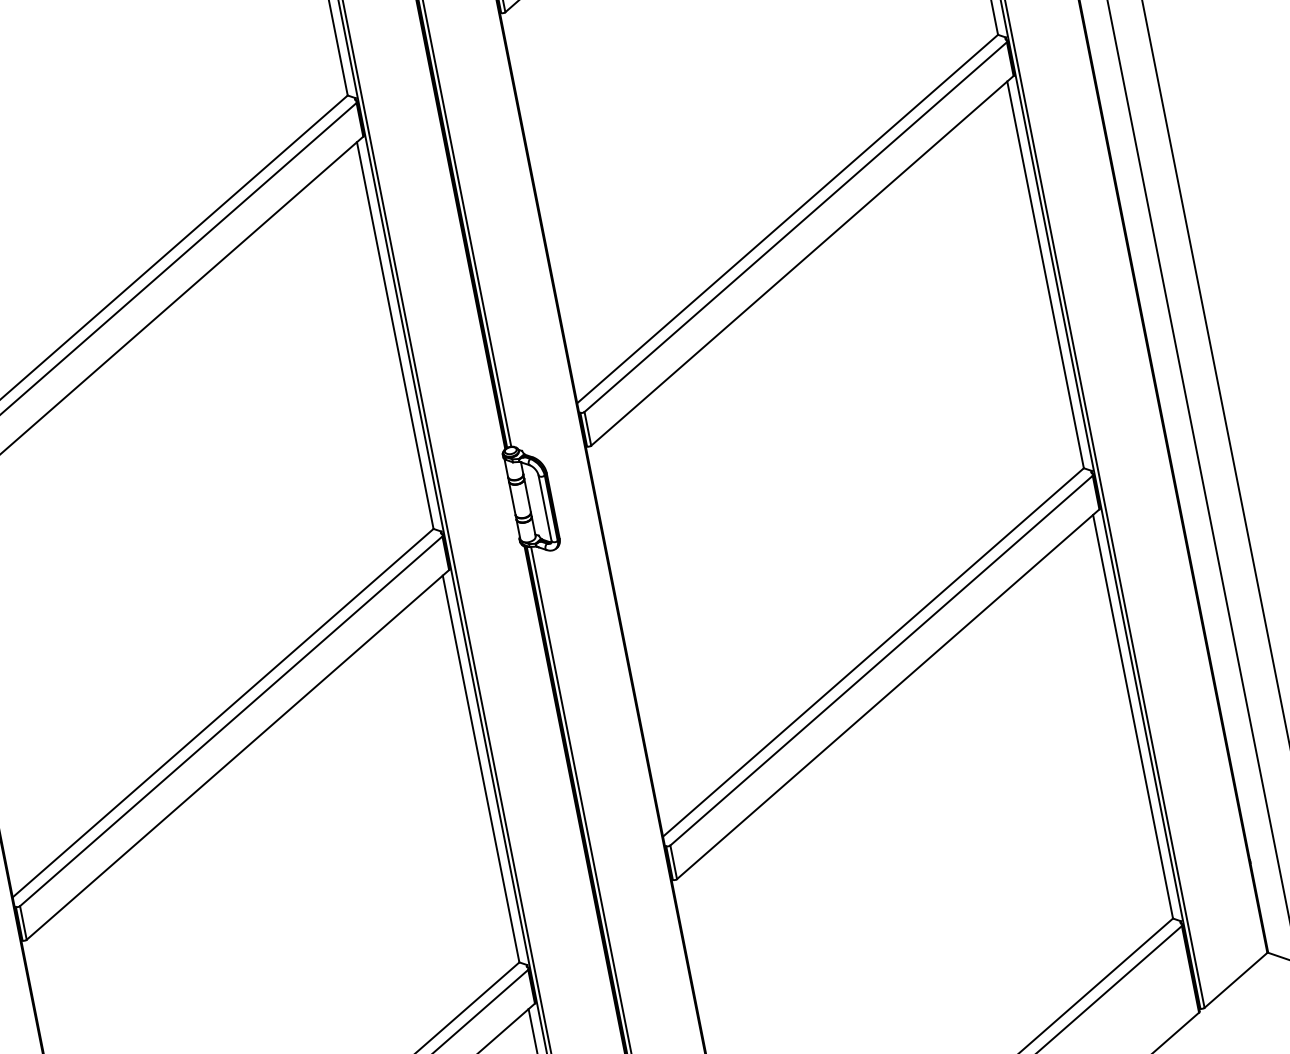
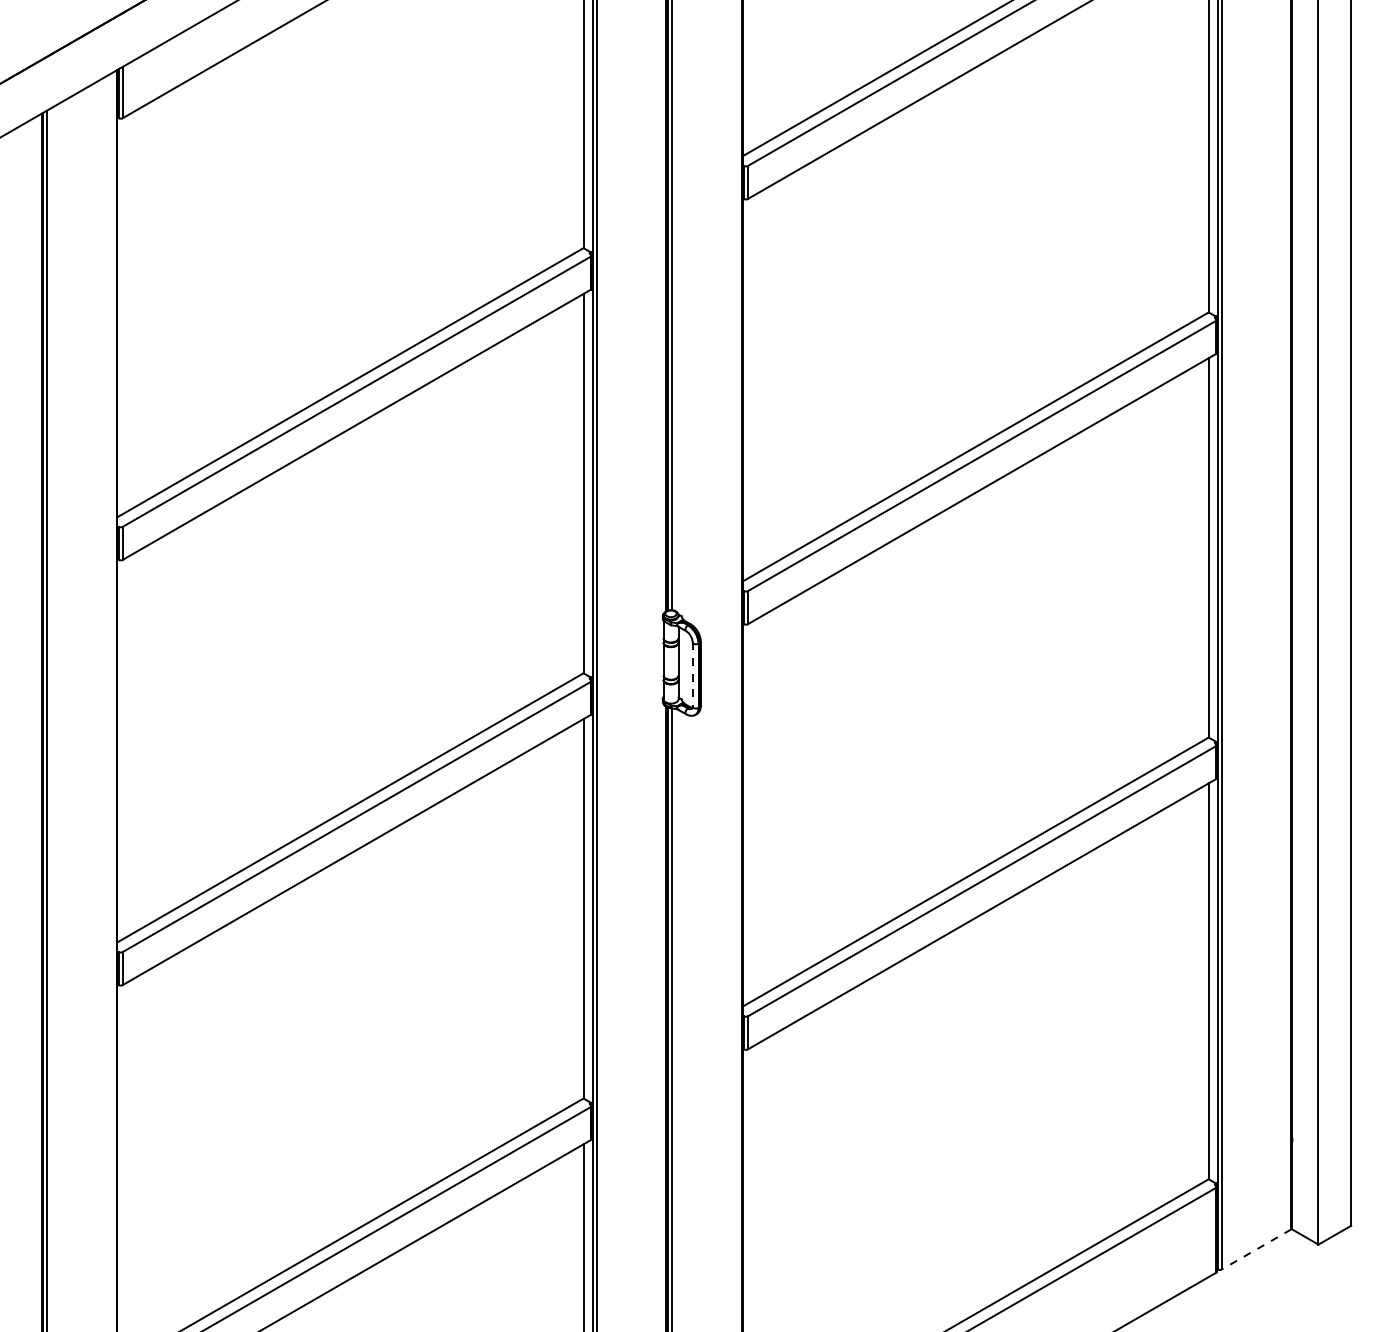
line: (544, 508) -> (692, 674), solid -> dashed
line: (1235, 980) -> (1256, 1249), solid -> dashed

